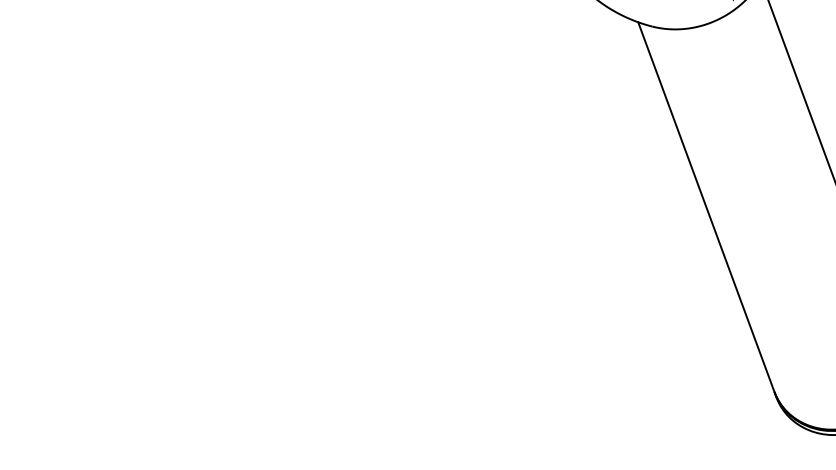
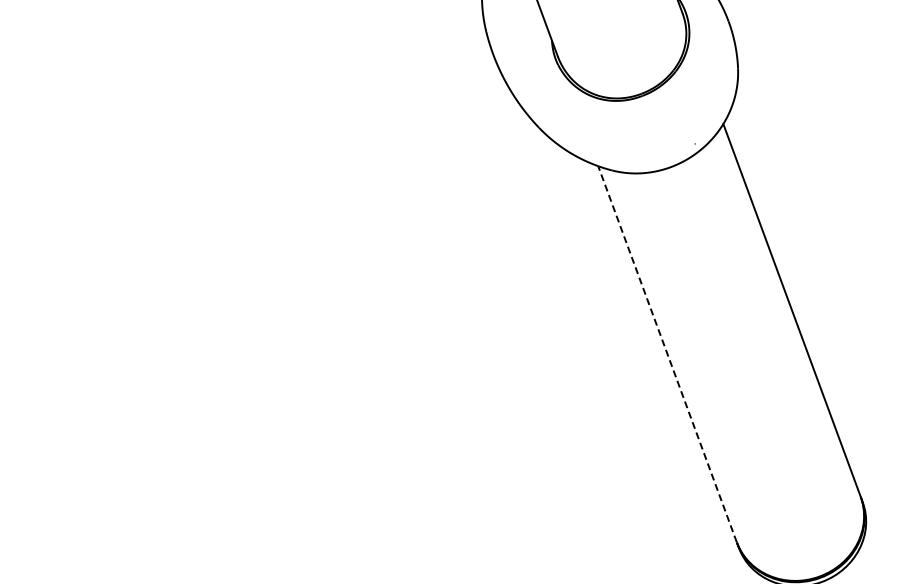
line: (706, 206) -> (667, 353), solid -> dashed

